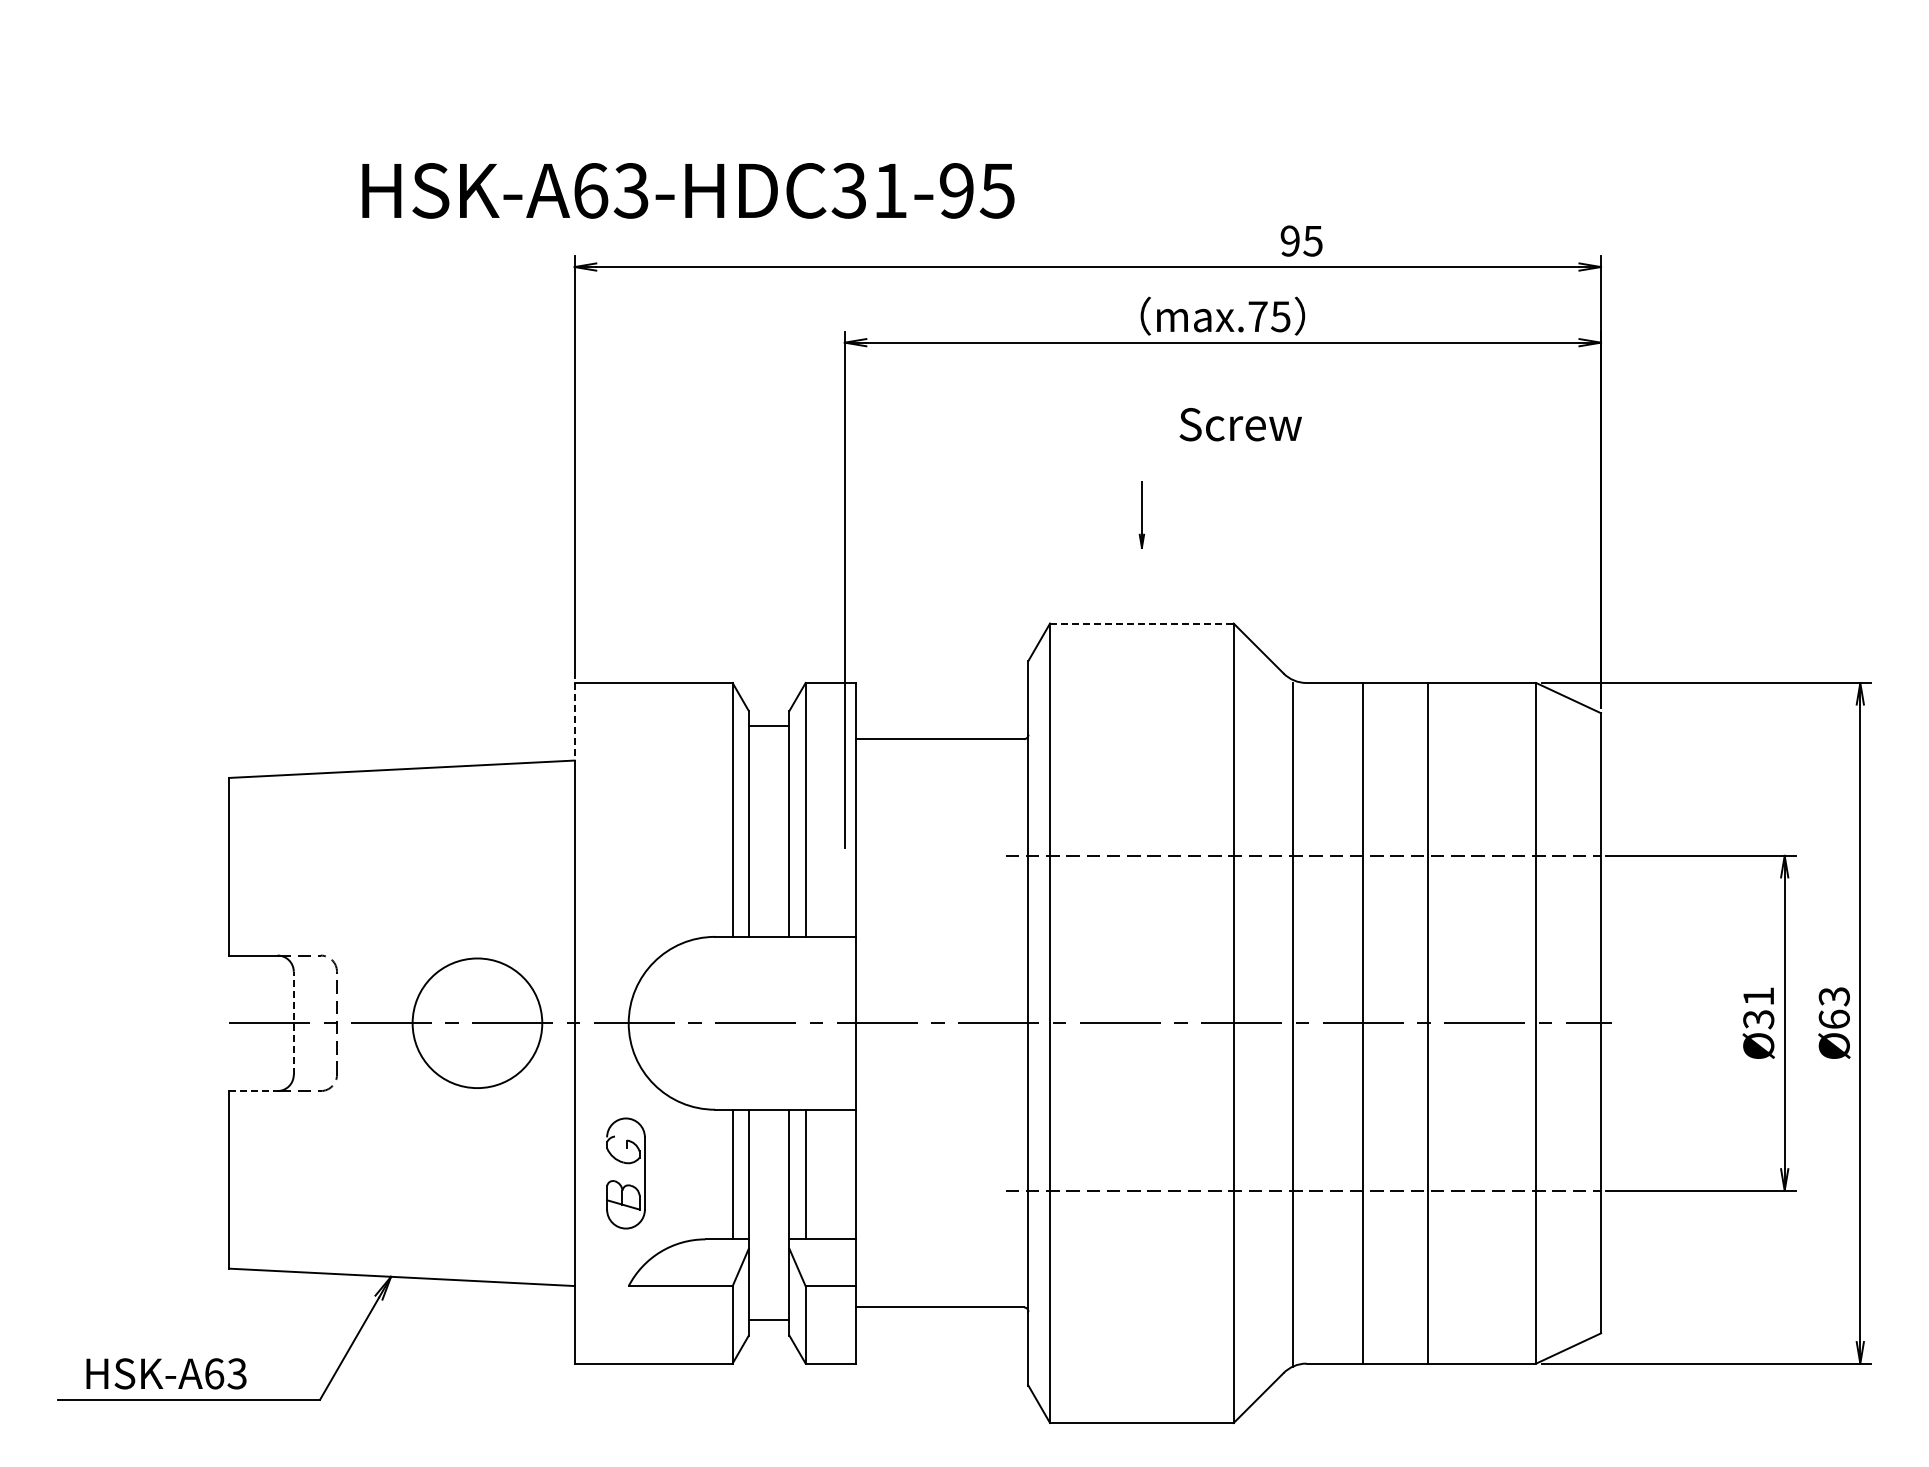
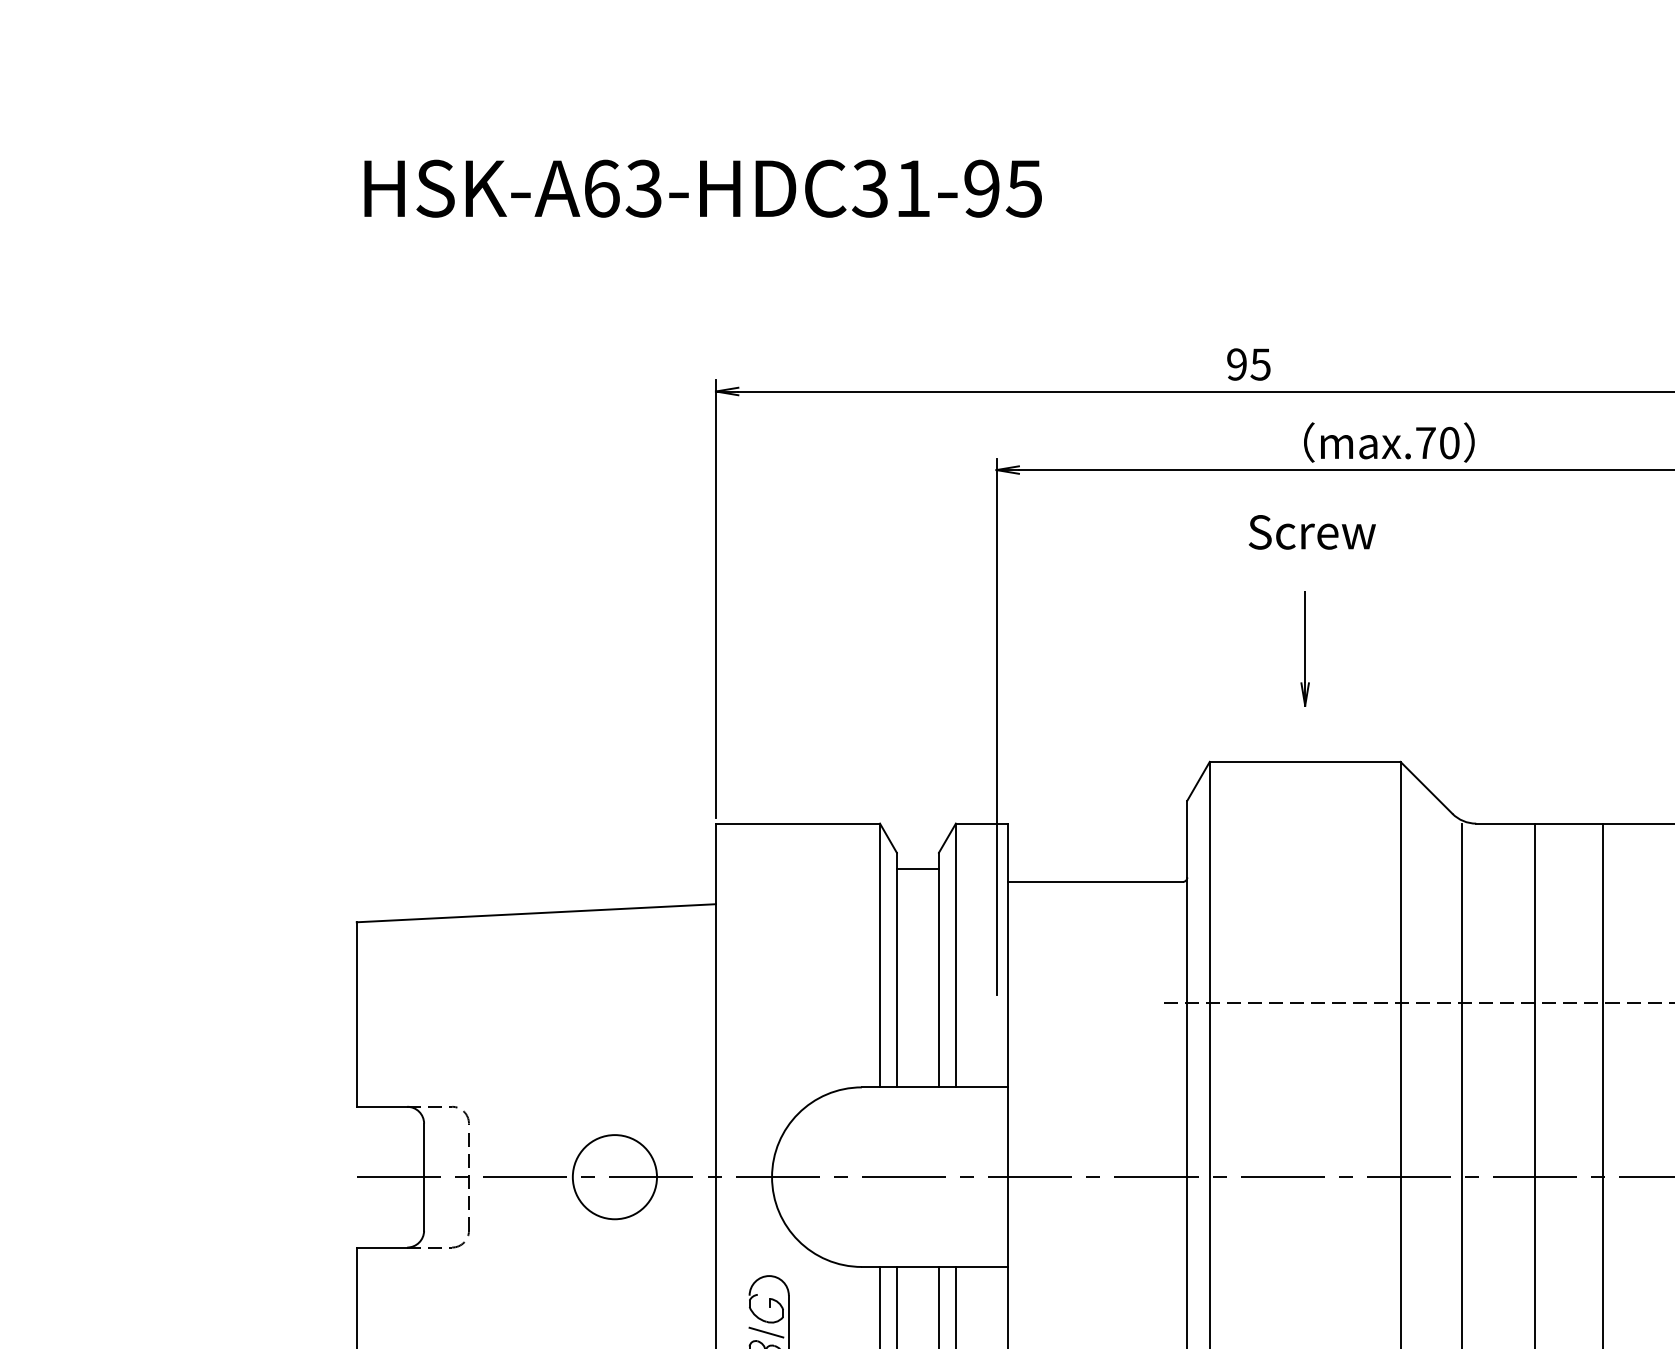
text: (688, 190) -> (703, 188), moved
text: (1301, 240) -> (1248, 363), moved
text: (1280, 316) -> (1449, 442), max.75 -> max.70
text: (1240, 424) -> (1312, 532), moved
part: (1141, 514) -> (1304, 648), size x1.67
line: (1141, 623) -> (1304, 761), dashed -> solid
line: (574, 721) -> (715, 863), dashed -> solid
circle: (476, 1022) -> (613, 1176), size x0.62
line: (293, 1023) -> (423, 1177), dashed -> solid
line: (253, 1091) -> (382, 1248), dashed -> solid
line: (623, 1172) -> (766, 1332), added

